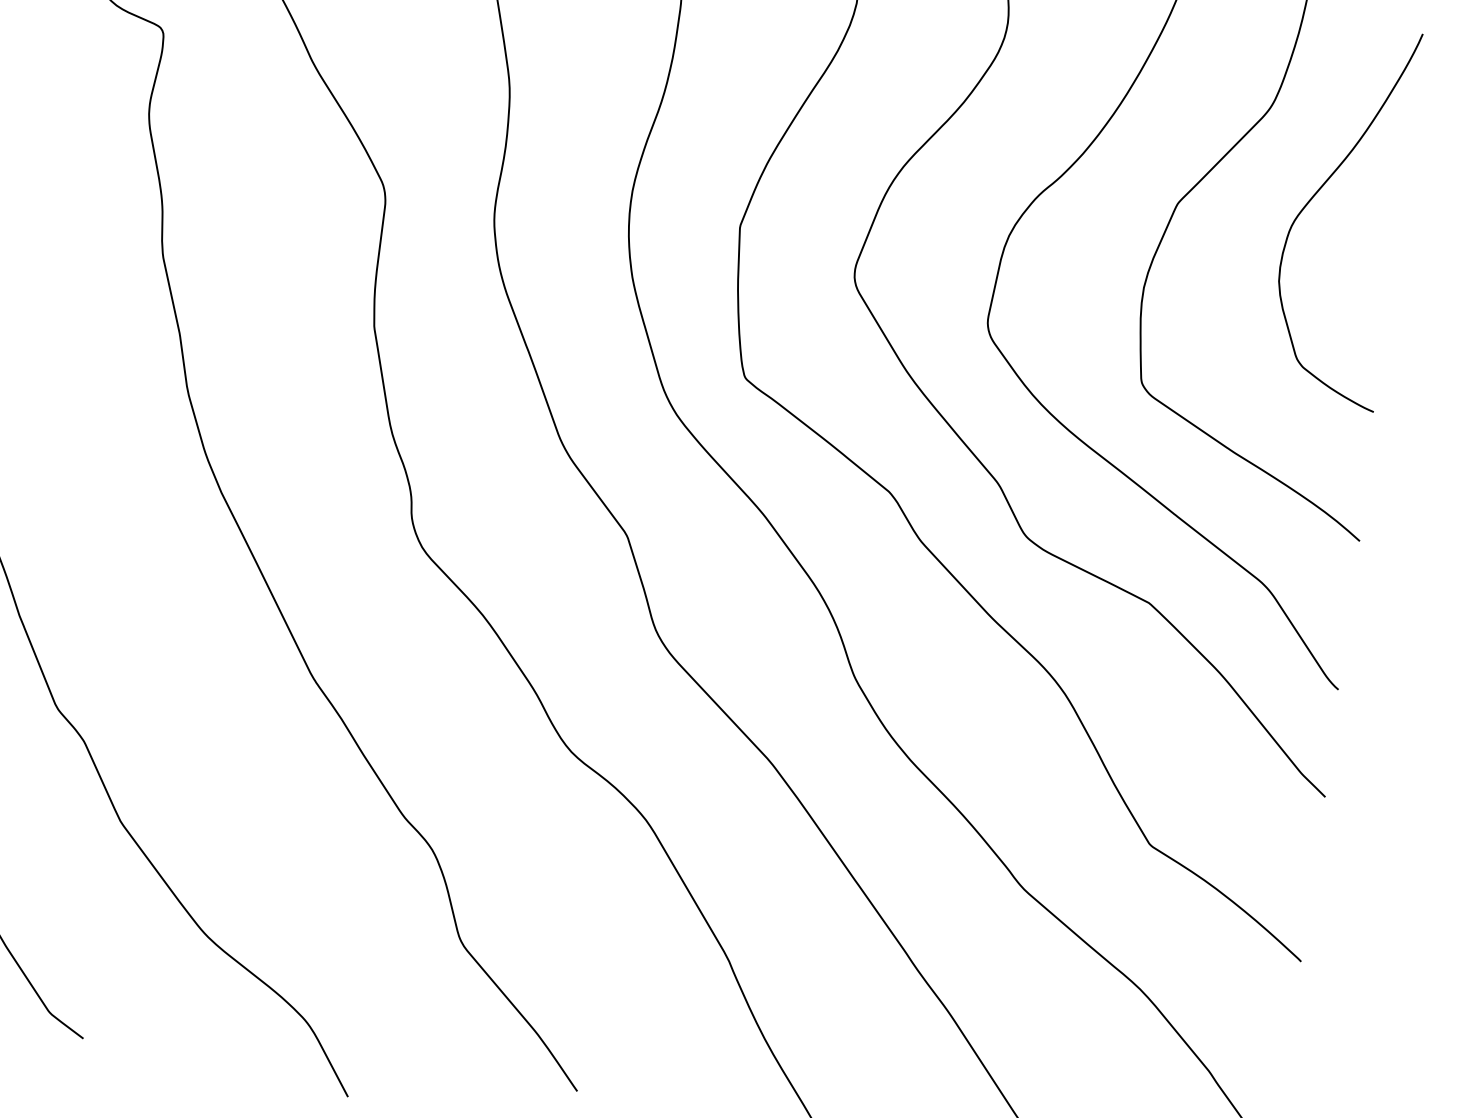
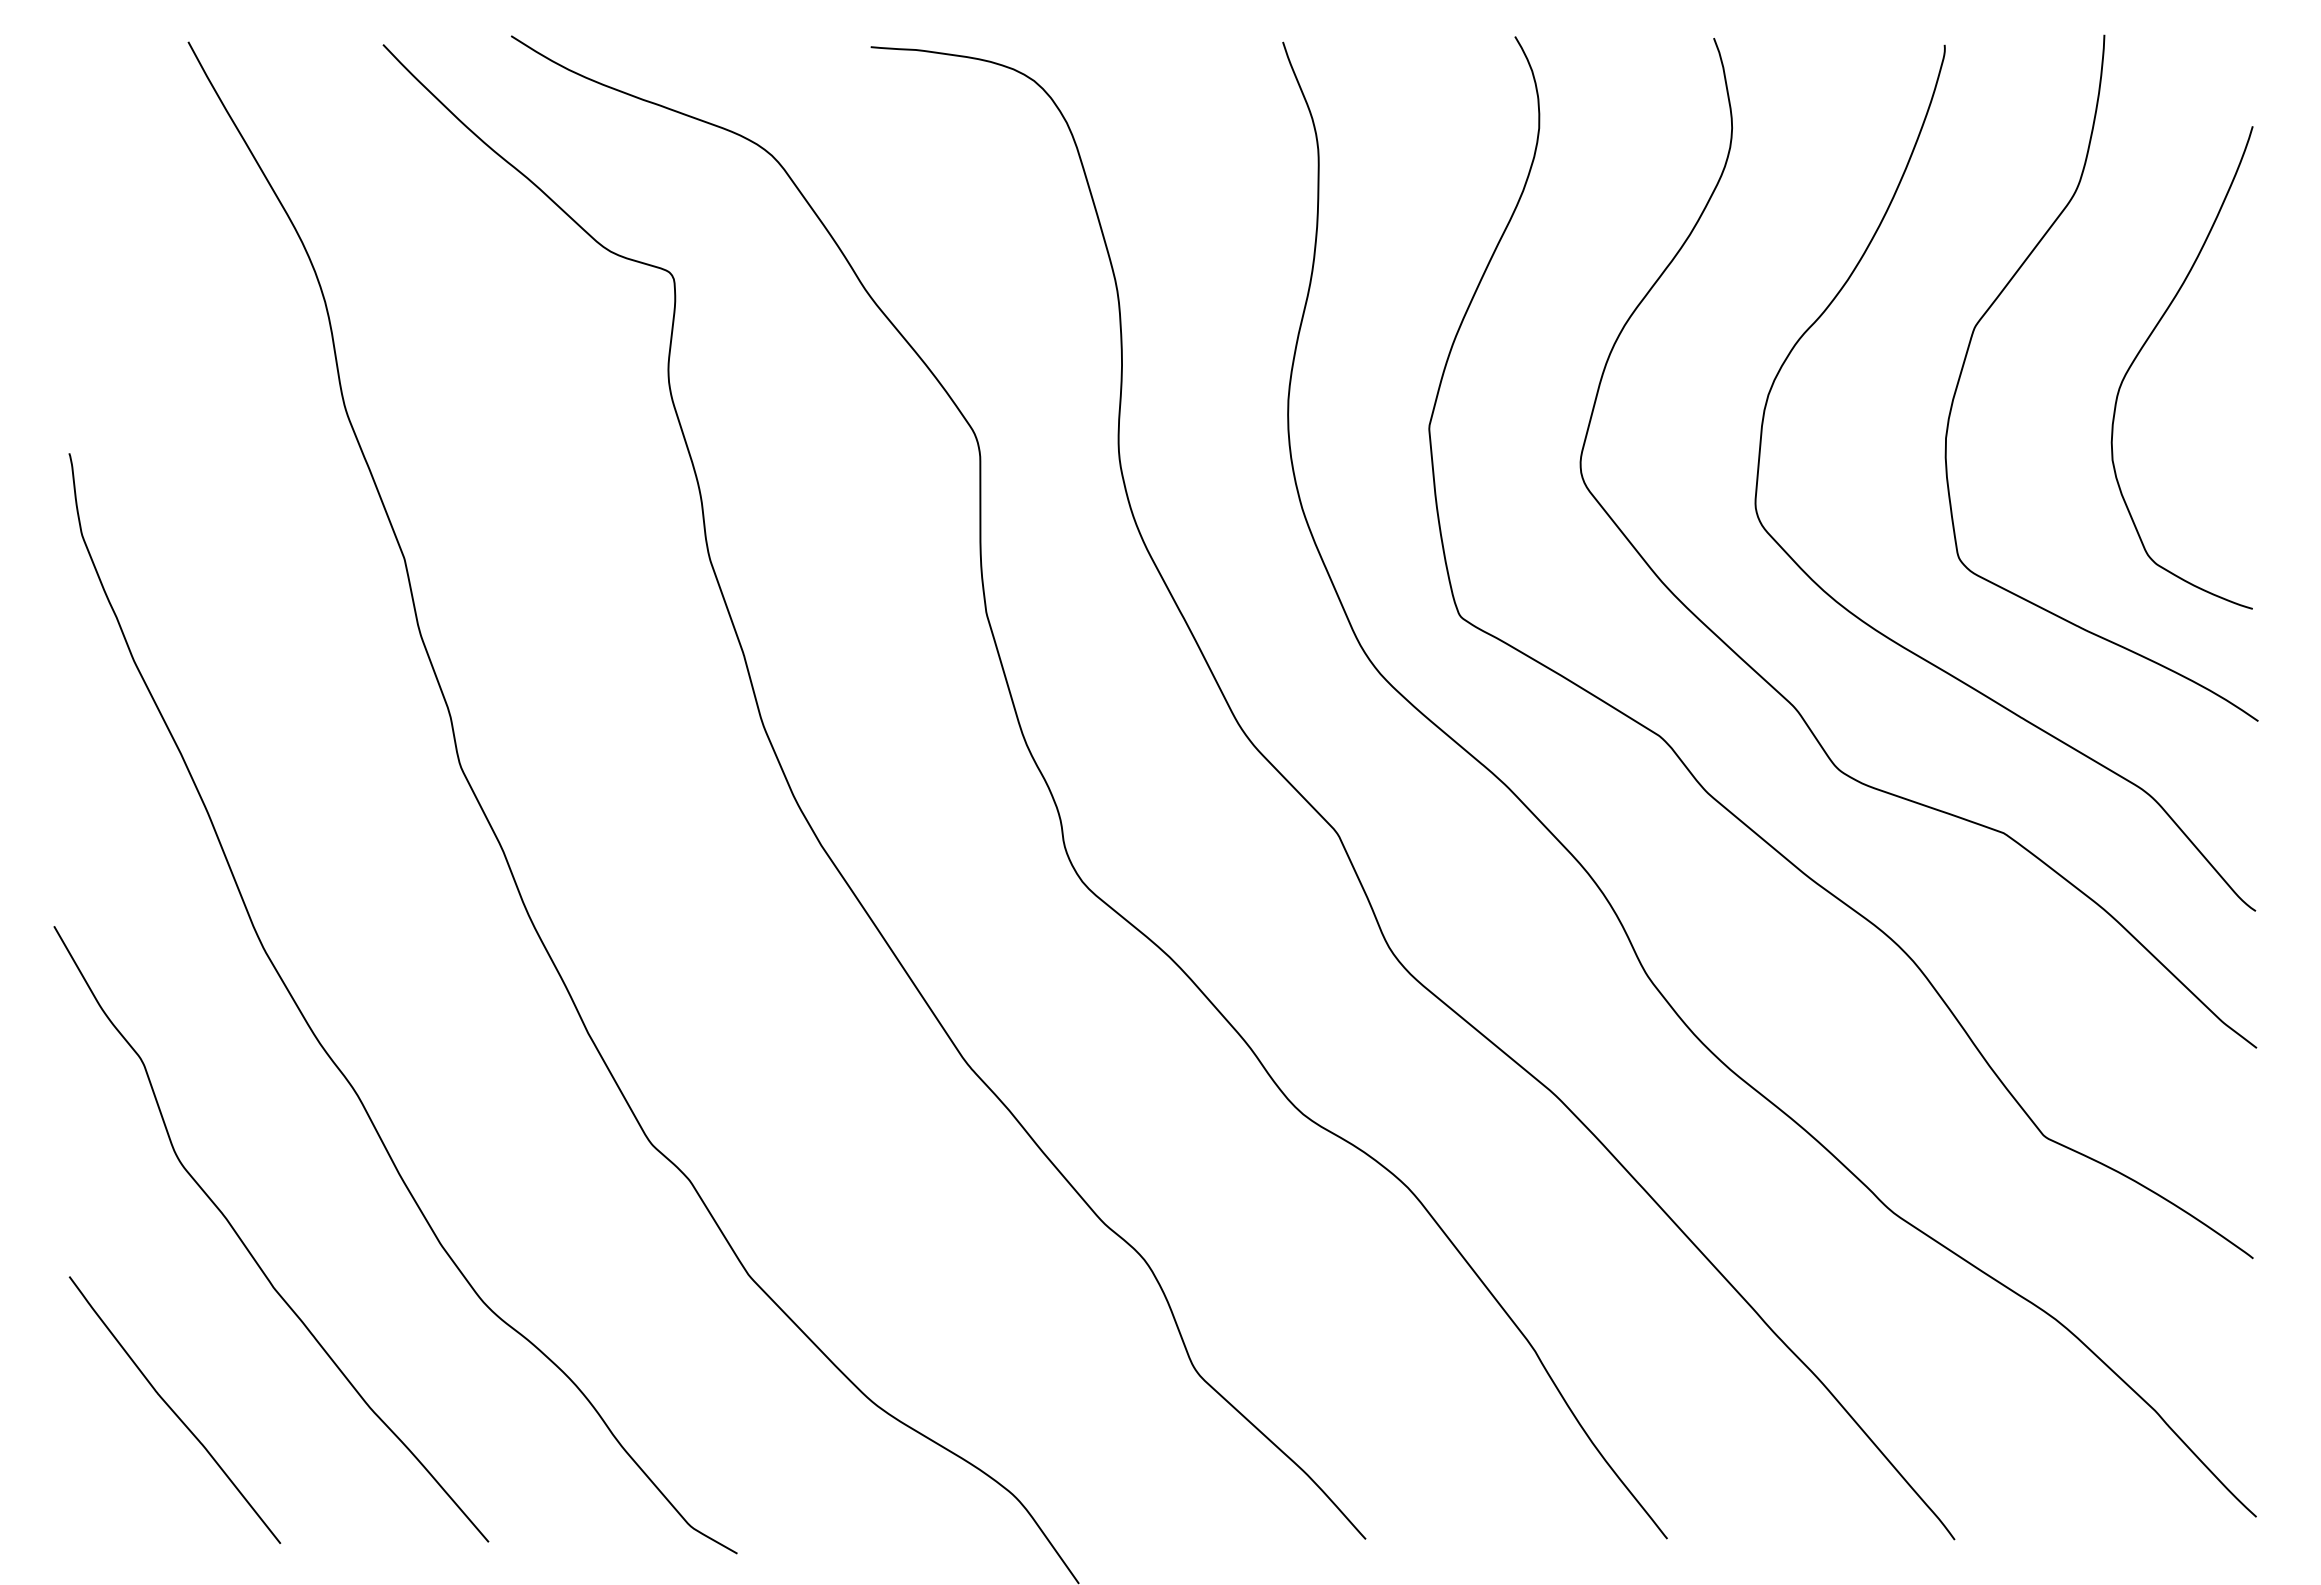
curve: (1316, 194) -> (2145, 344), moved

